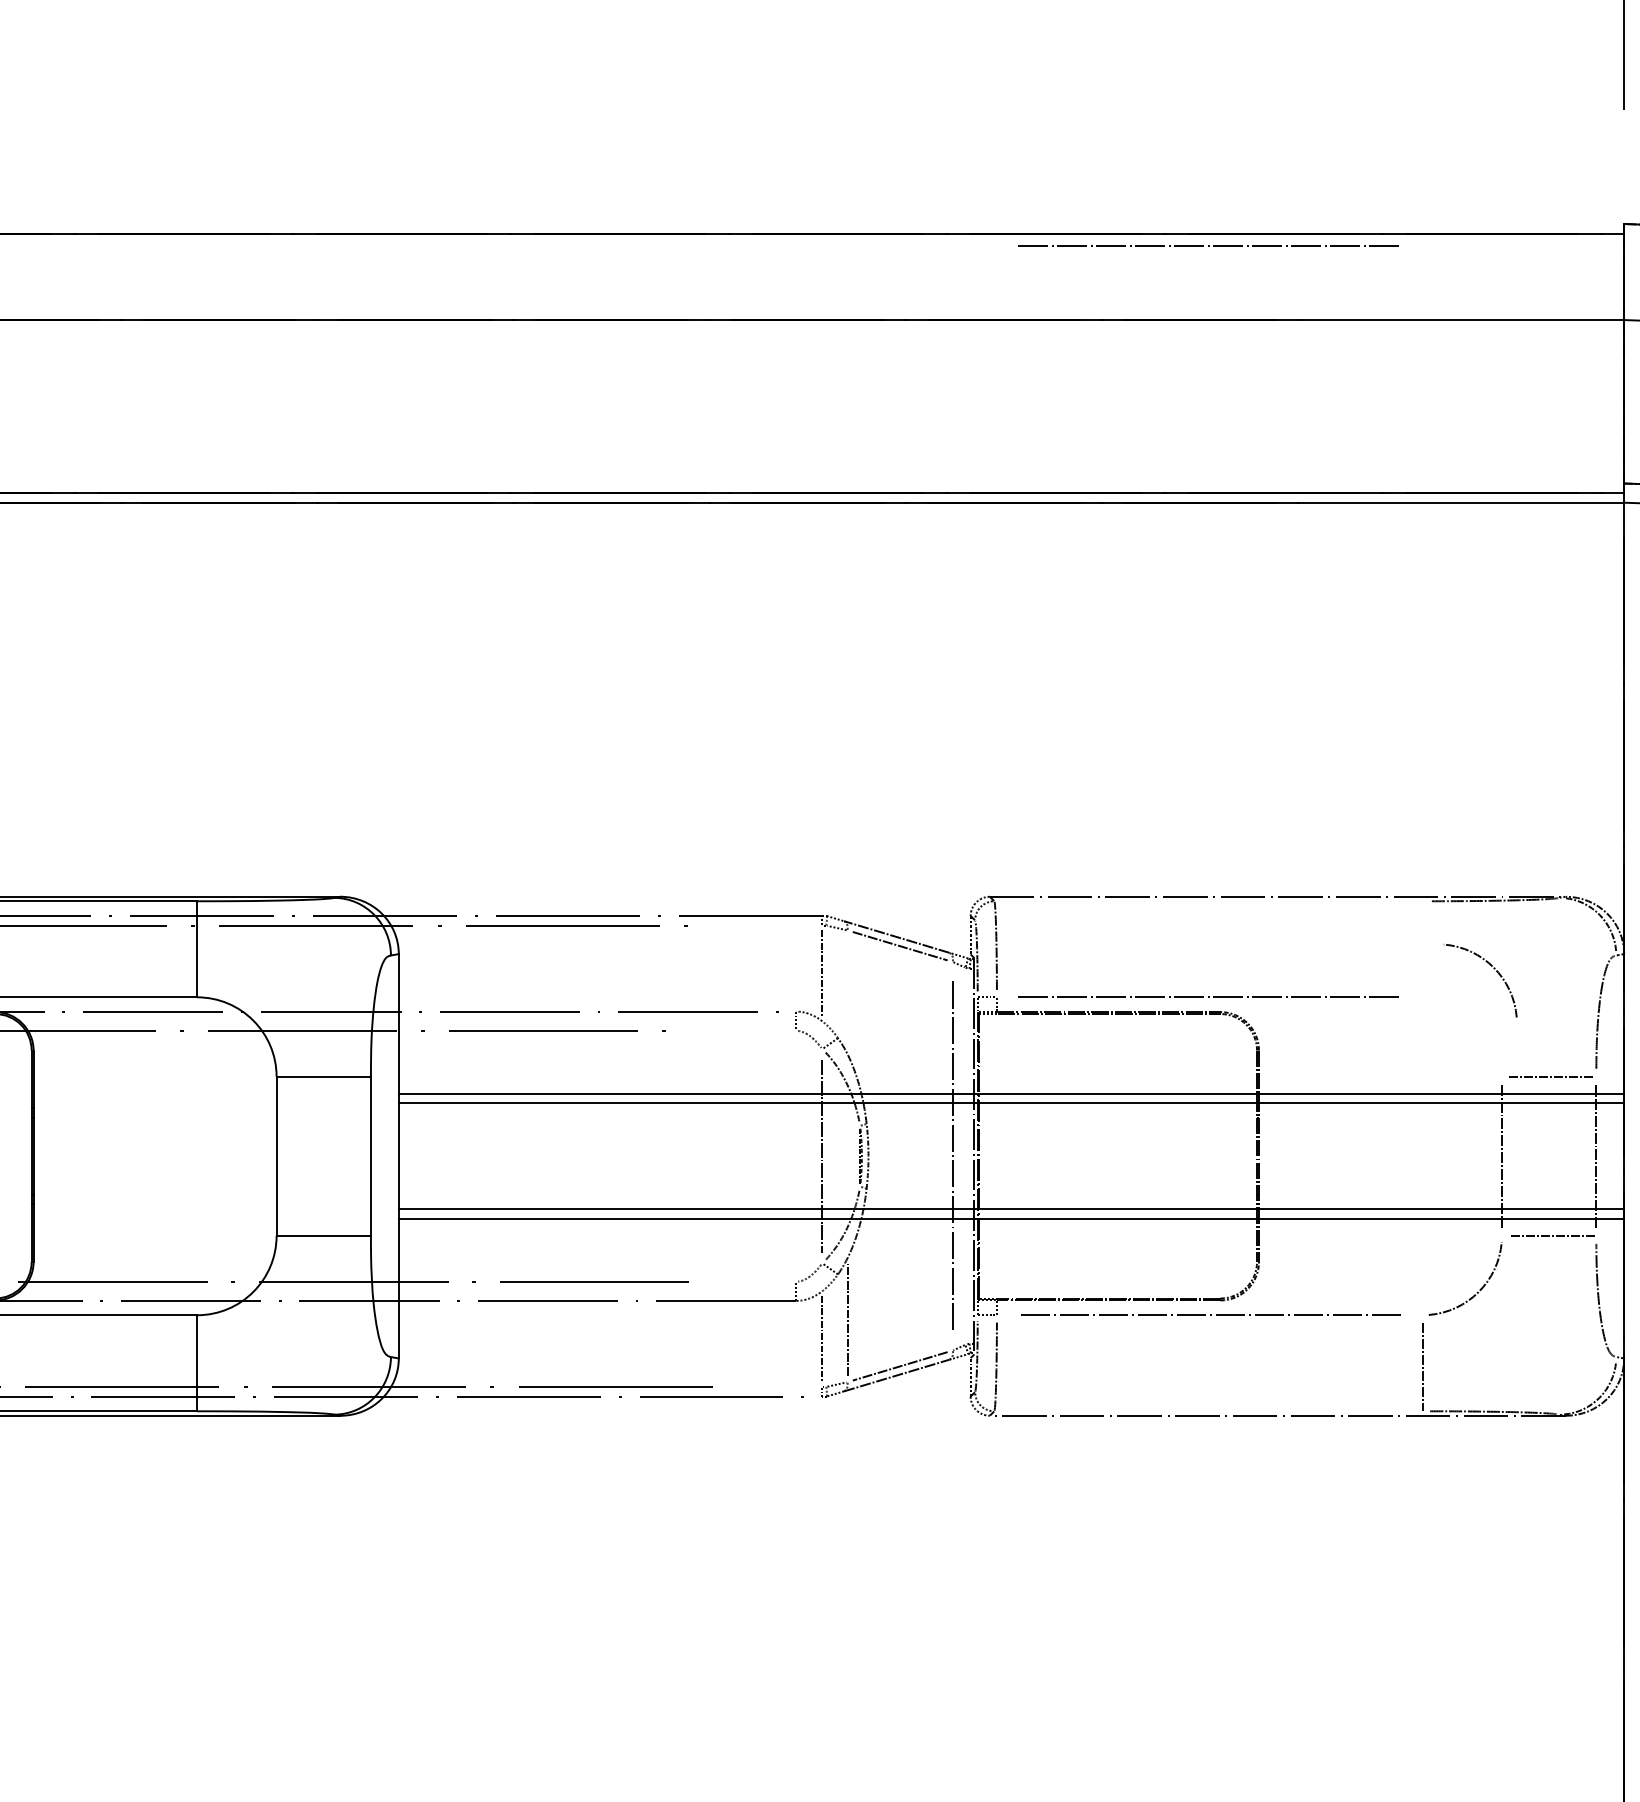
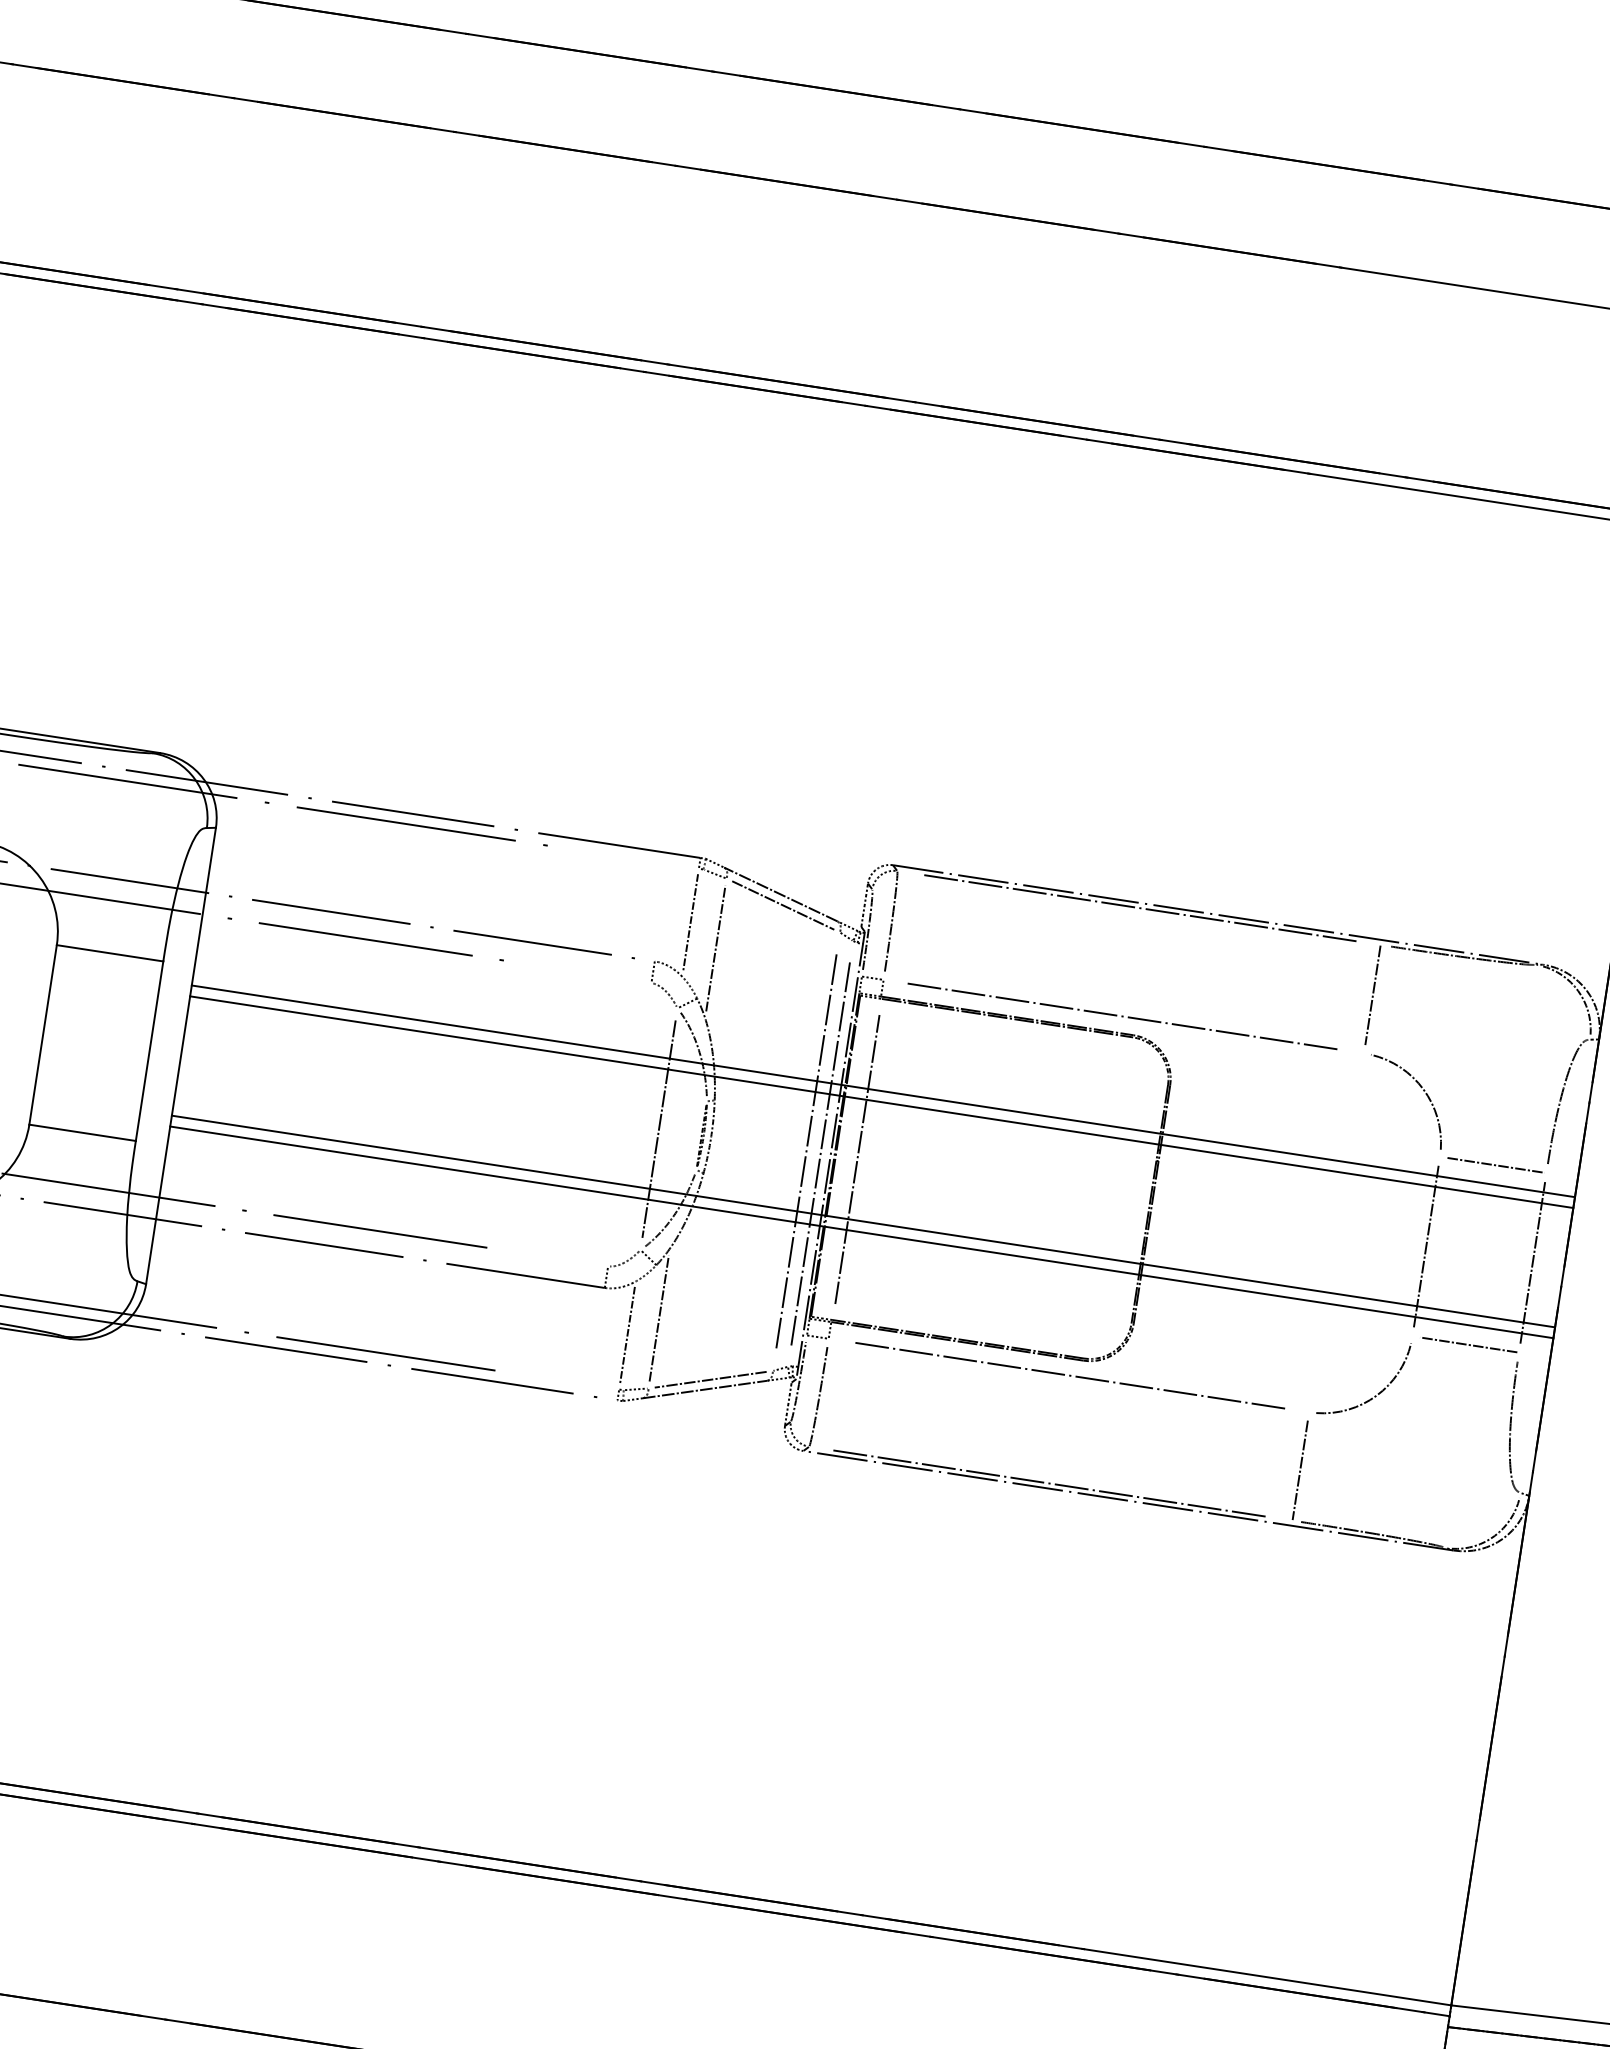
line: (1208, 245) -> (1252, 167), removed
line: (1208, 901) -> (1138, 908), added
line: (1422, 945) -> (1372, 994), added
arc: (1493, 968) -> (1423, 1090), moved
line: (847, 992) -> (715, 948), added
line: (965, 1156) -> (820, 1154), added
line: (998, 1156) -> (857, 1159), added
line: (1208, 1411) -> (1050, 1483), added

